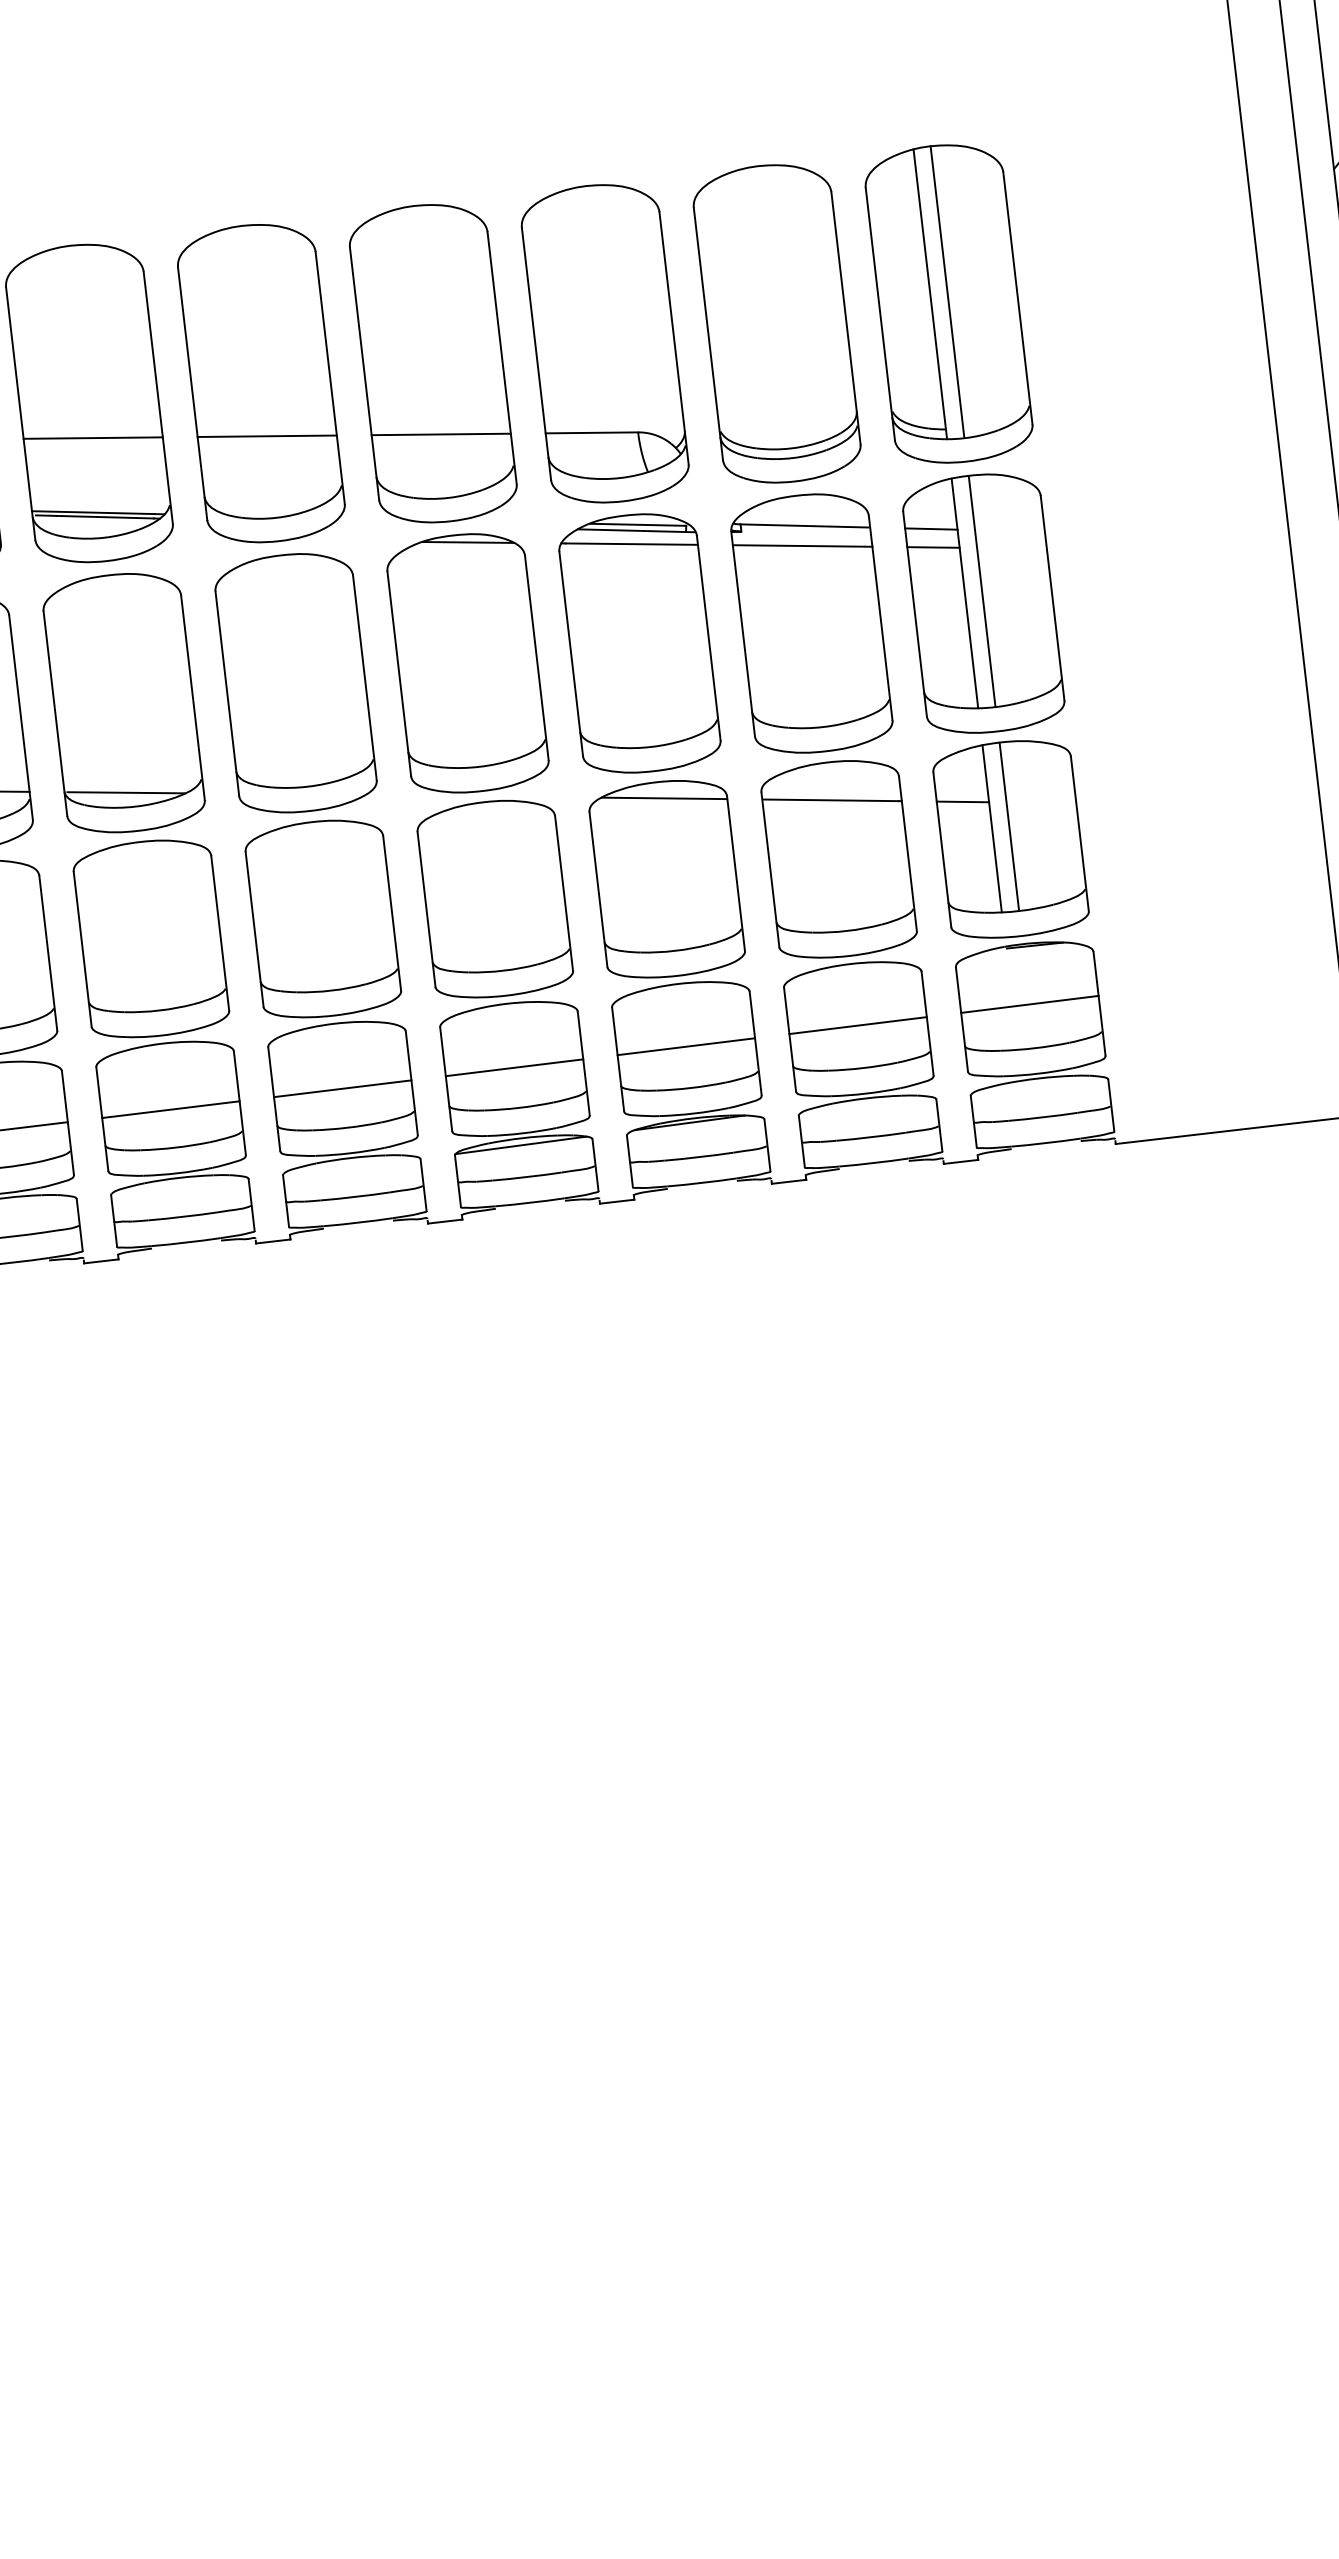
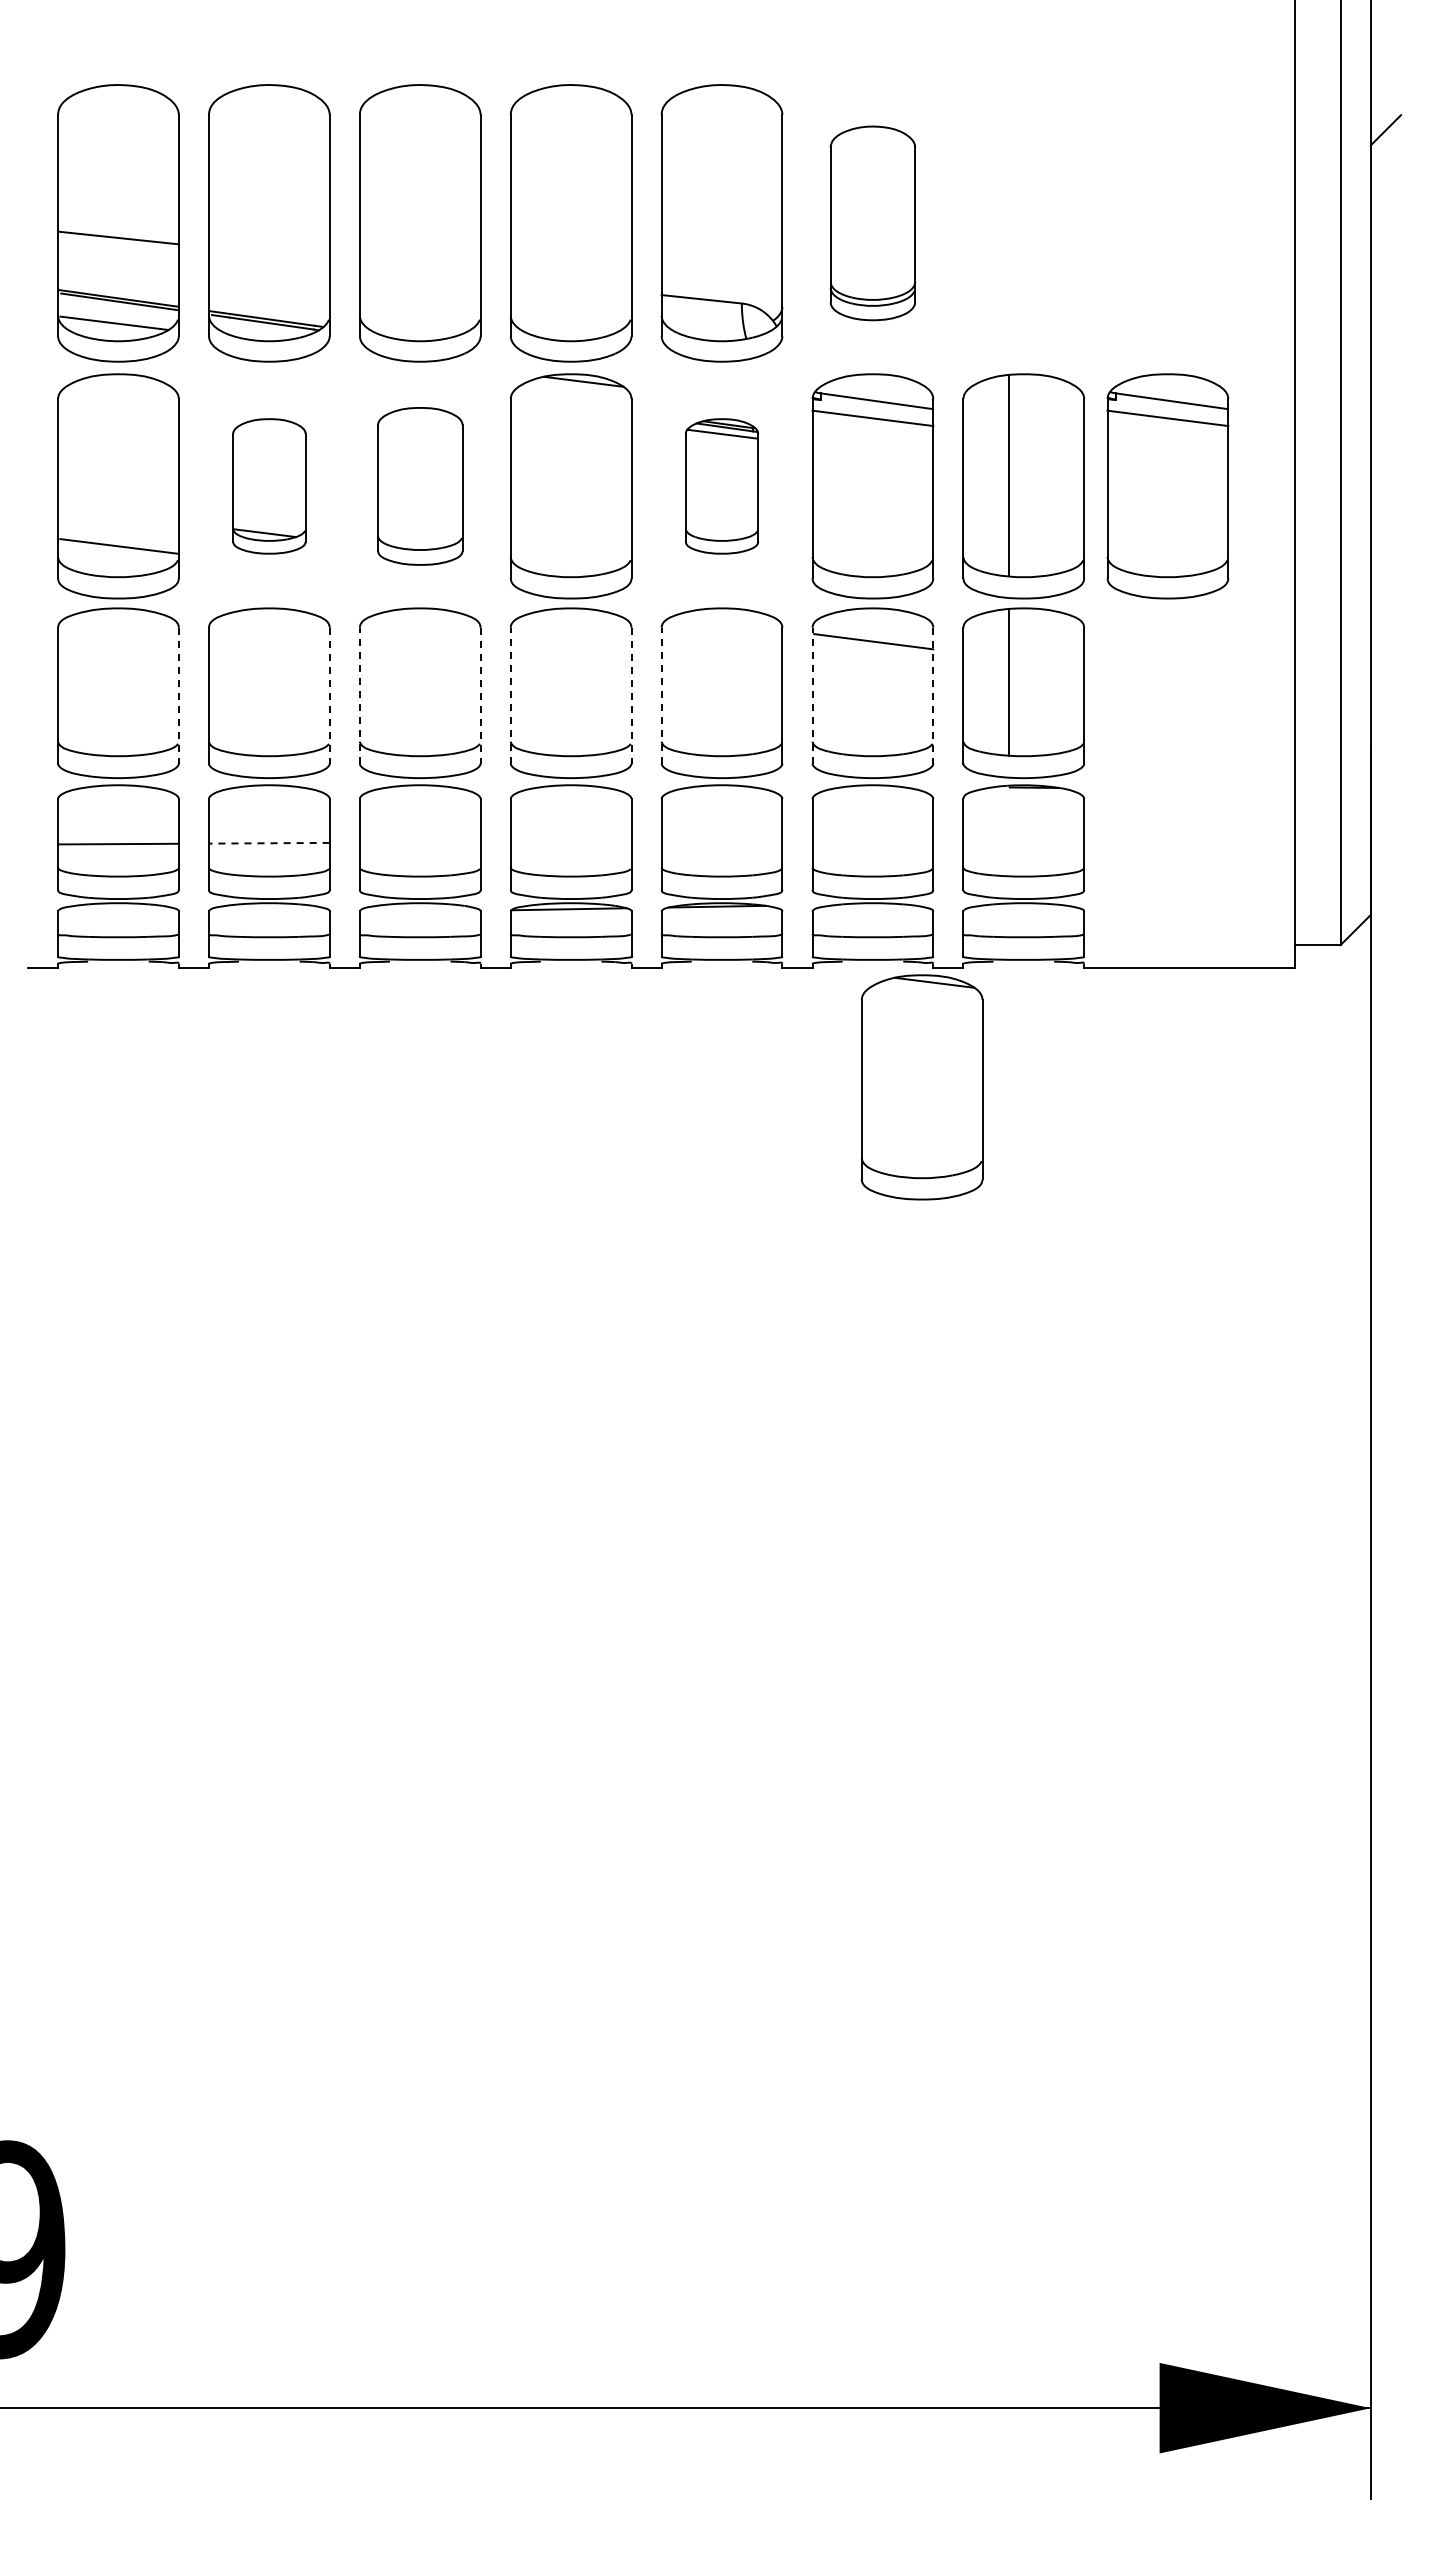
part: (948, 304) -> (1023, 223), removed
part: (776, 323) -> (872, 223), size x0.7
line: (440, 434) -> (570, 285), removed
line: (266, 436) -> (419, 269), removed
line: (93, 437) -> (269, 253), removed
line: (930, 529) -> (985, 416), removed
line: (932, 547) -> (985, 432), removed
part: (1147, 584) -> (1167, 486), added
line: (981, 591) -> (1023, 475), removed
part: (639, 643) -> (721, 486), size x0.6
part: (296, 683) -> (420, 486), size x0.7
part: (124, 703) -> (269, 486), size x0.6
line: (663, 798) -> (727, 623), removed
line: (962, 802) -> (985, 656), removed
line: (1009, 827) -> (1023, 682), removed
line: (908, 853) -> (933, 695), solid -> dashed
line: (770, 869) -> (812, 695), solid -> dashed
line: (598, 889) -> (661, 695), solid -> dashed
line: (564, 893) -> (631, 695), solid -> dashed
line: (426, 909) -> (510, 695), solid -> dashed
line: (392, 913) -> (480, 695), solid -> dashed
line: (254, 929) -> (359, 695), solid -> dashed
line: (219, 933) -> (329, 695), solid -> dashed
line: (47, 953) -> (178, 695), solid -> dashed
line: (1029, 1003) -> (1023, 837), removed
line: (857, 1024) -> (872, 838), removed
line: (685, 1045) -> (721, 839), removed
line: (513, 1067) -> (570, 841), removed
line: (341, 1089) -> (419, 842), removed
line: (169, 1110) -> (268, 843), solid -> dashed
part: (946, 1301) -> (921, 1087), added

